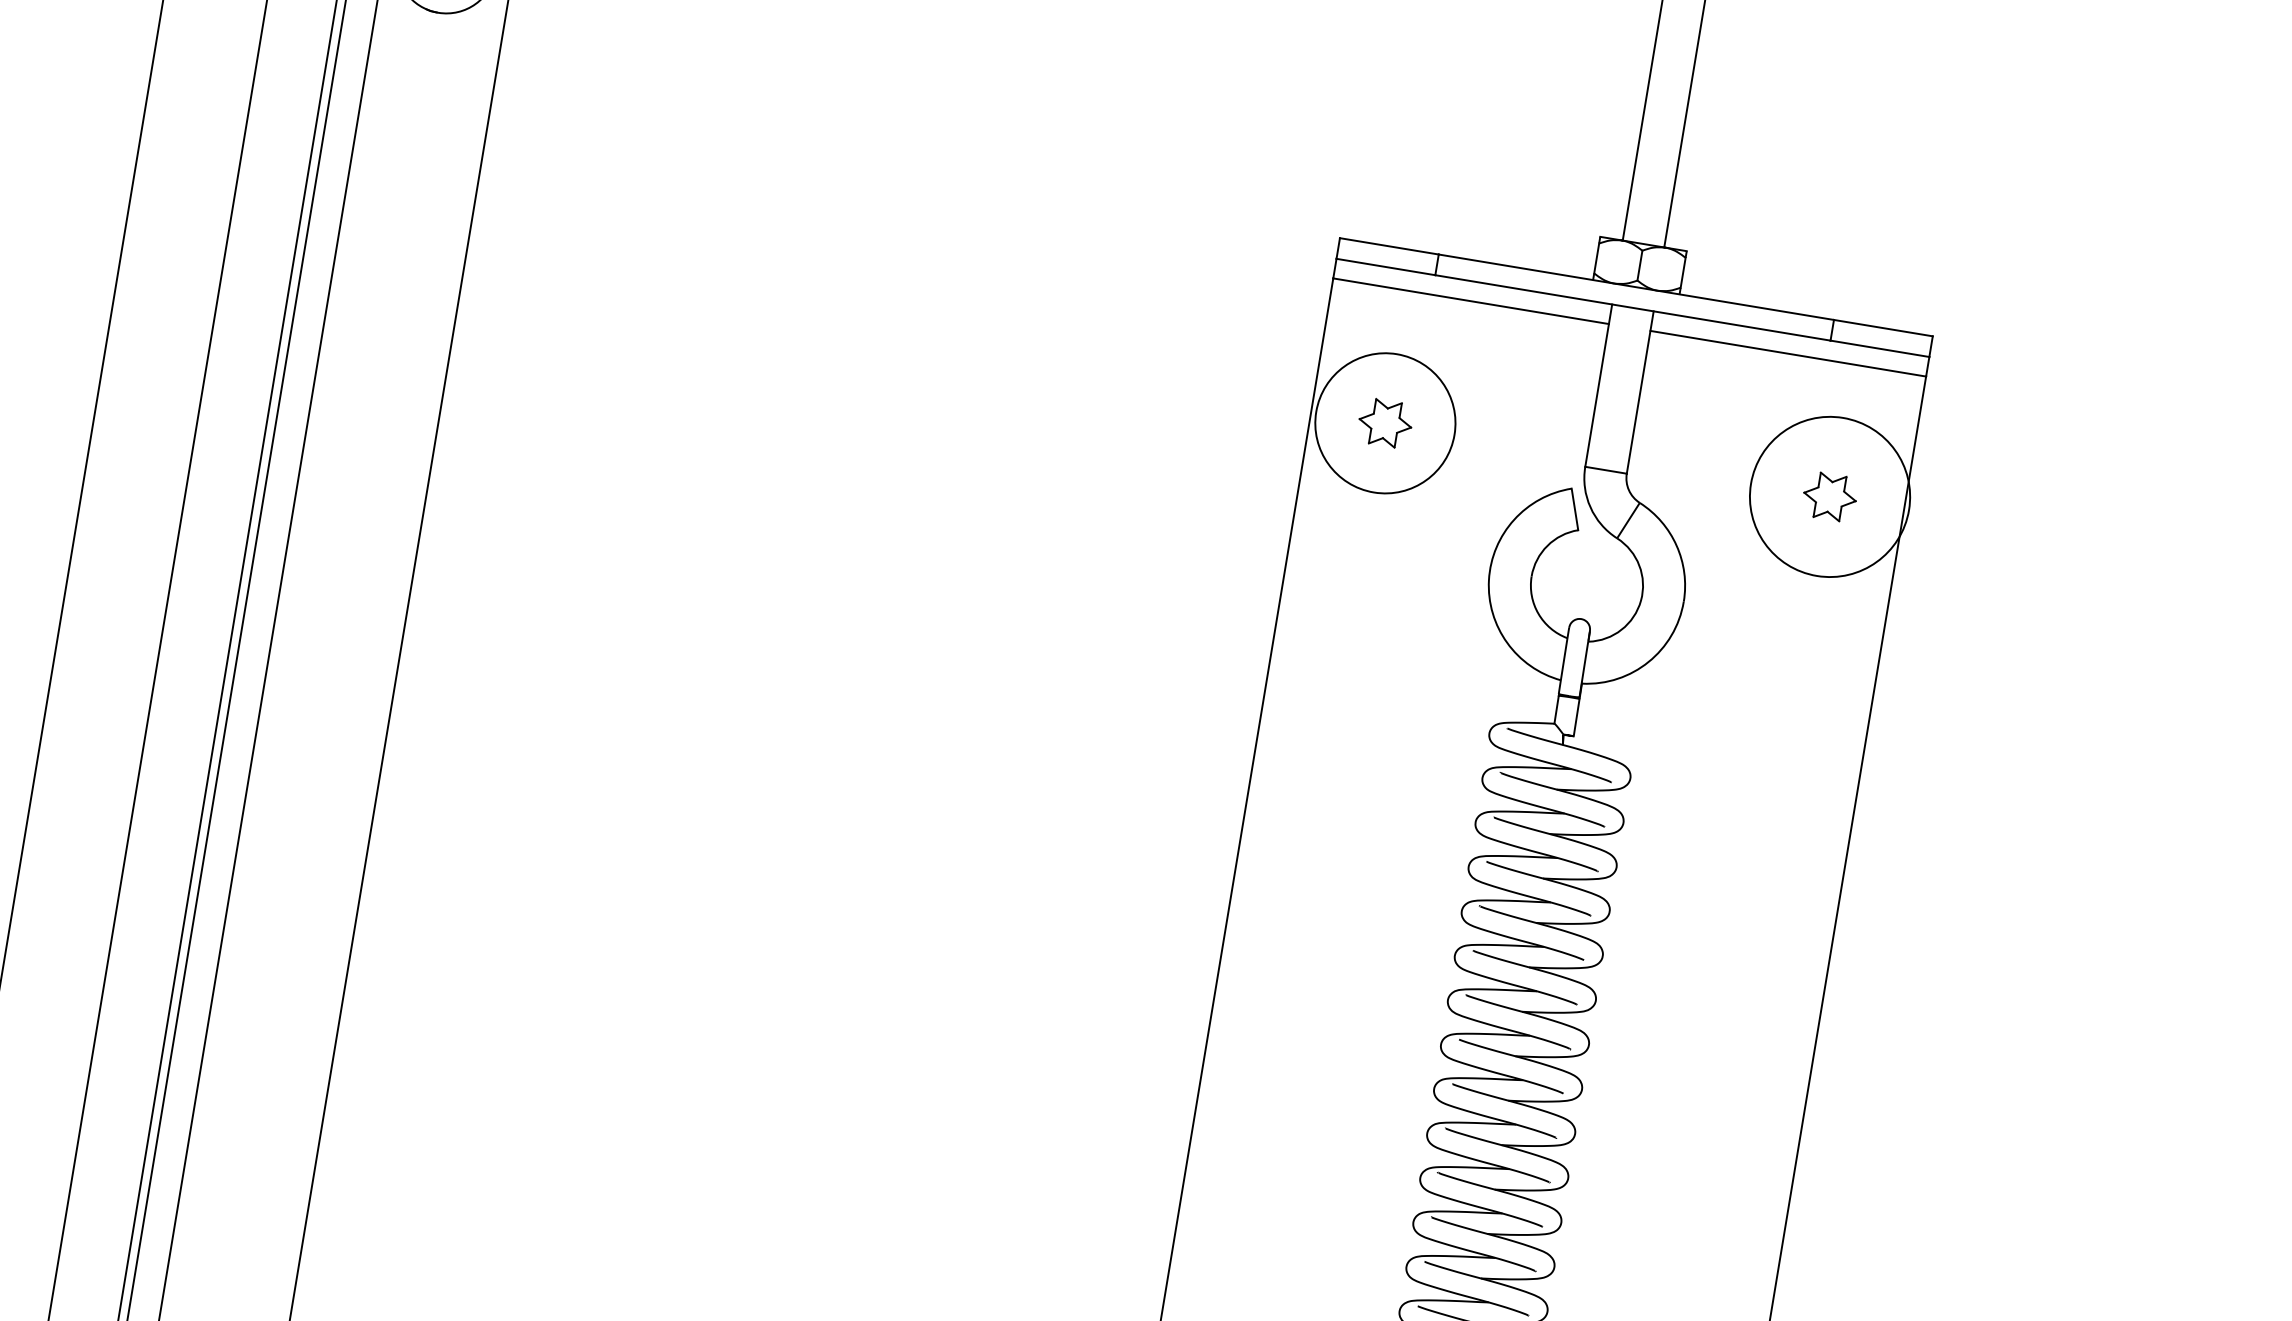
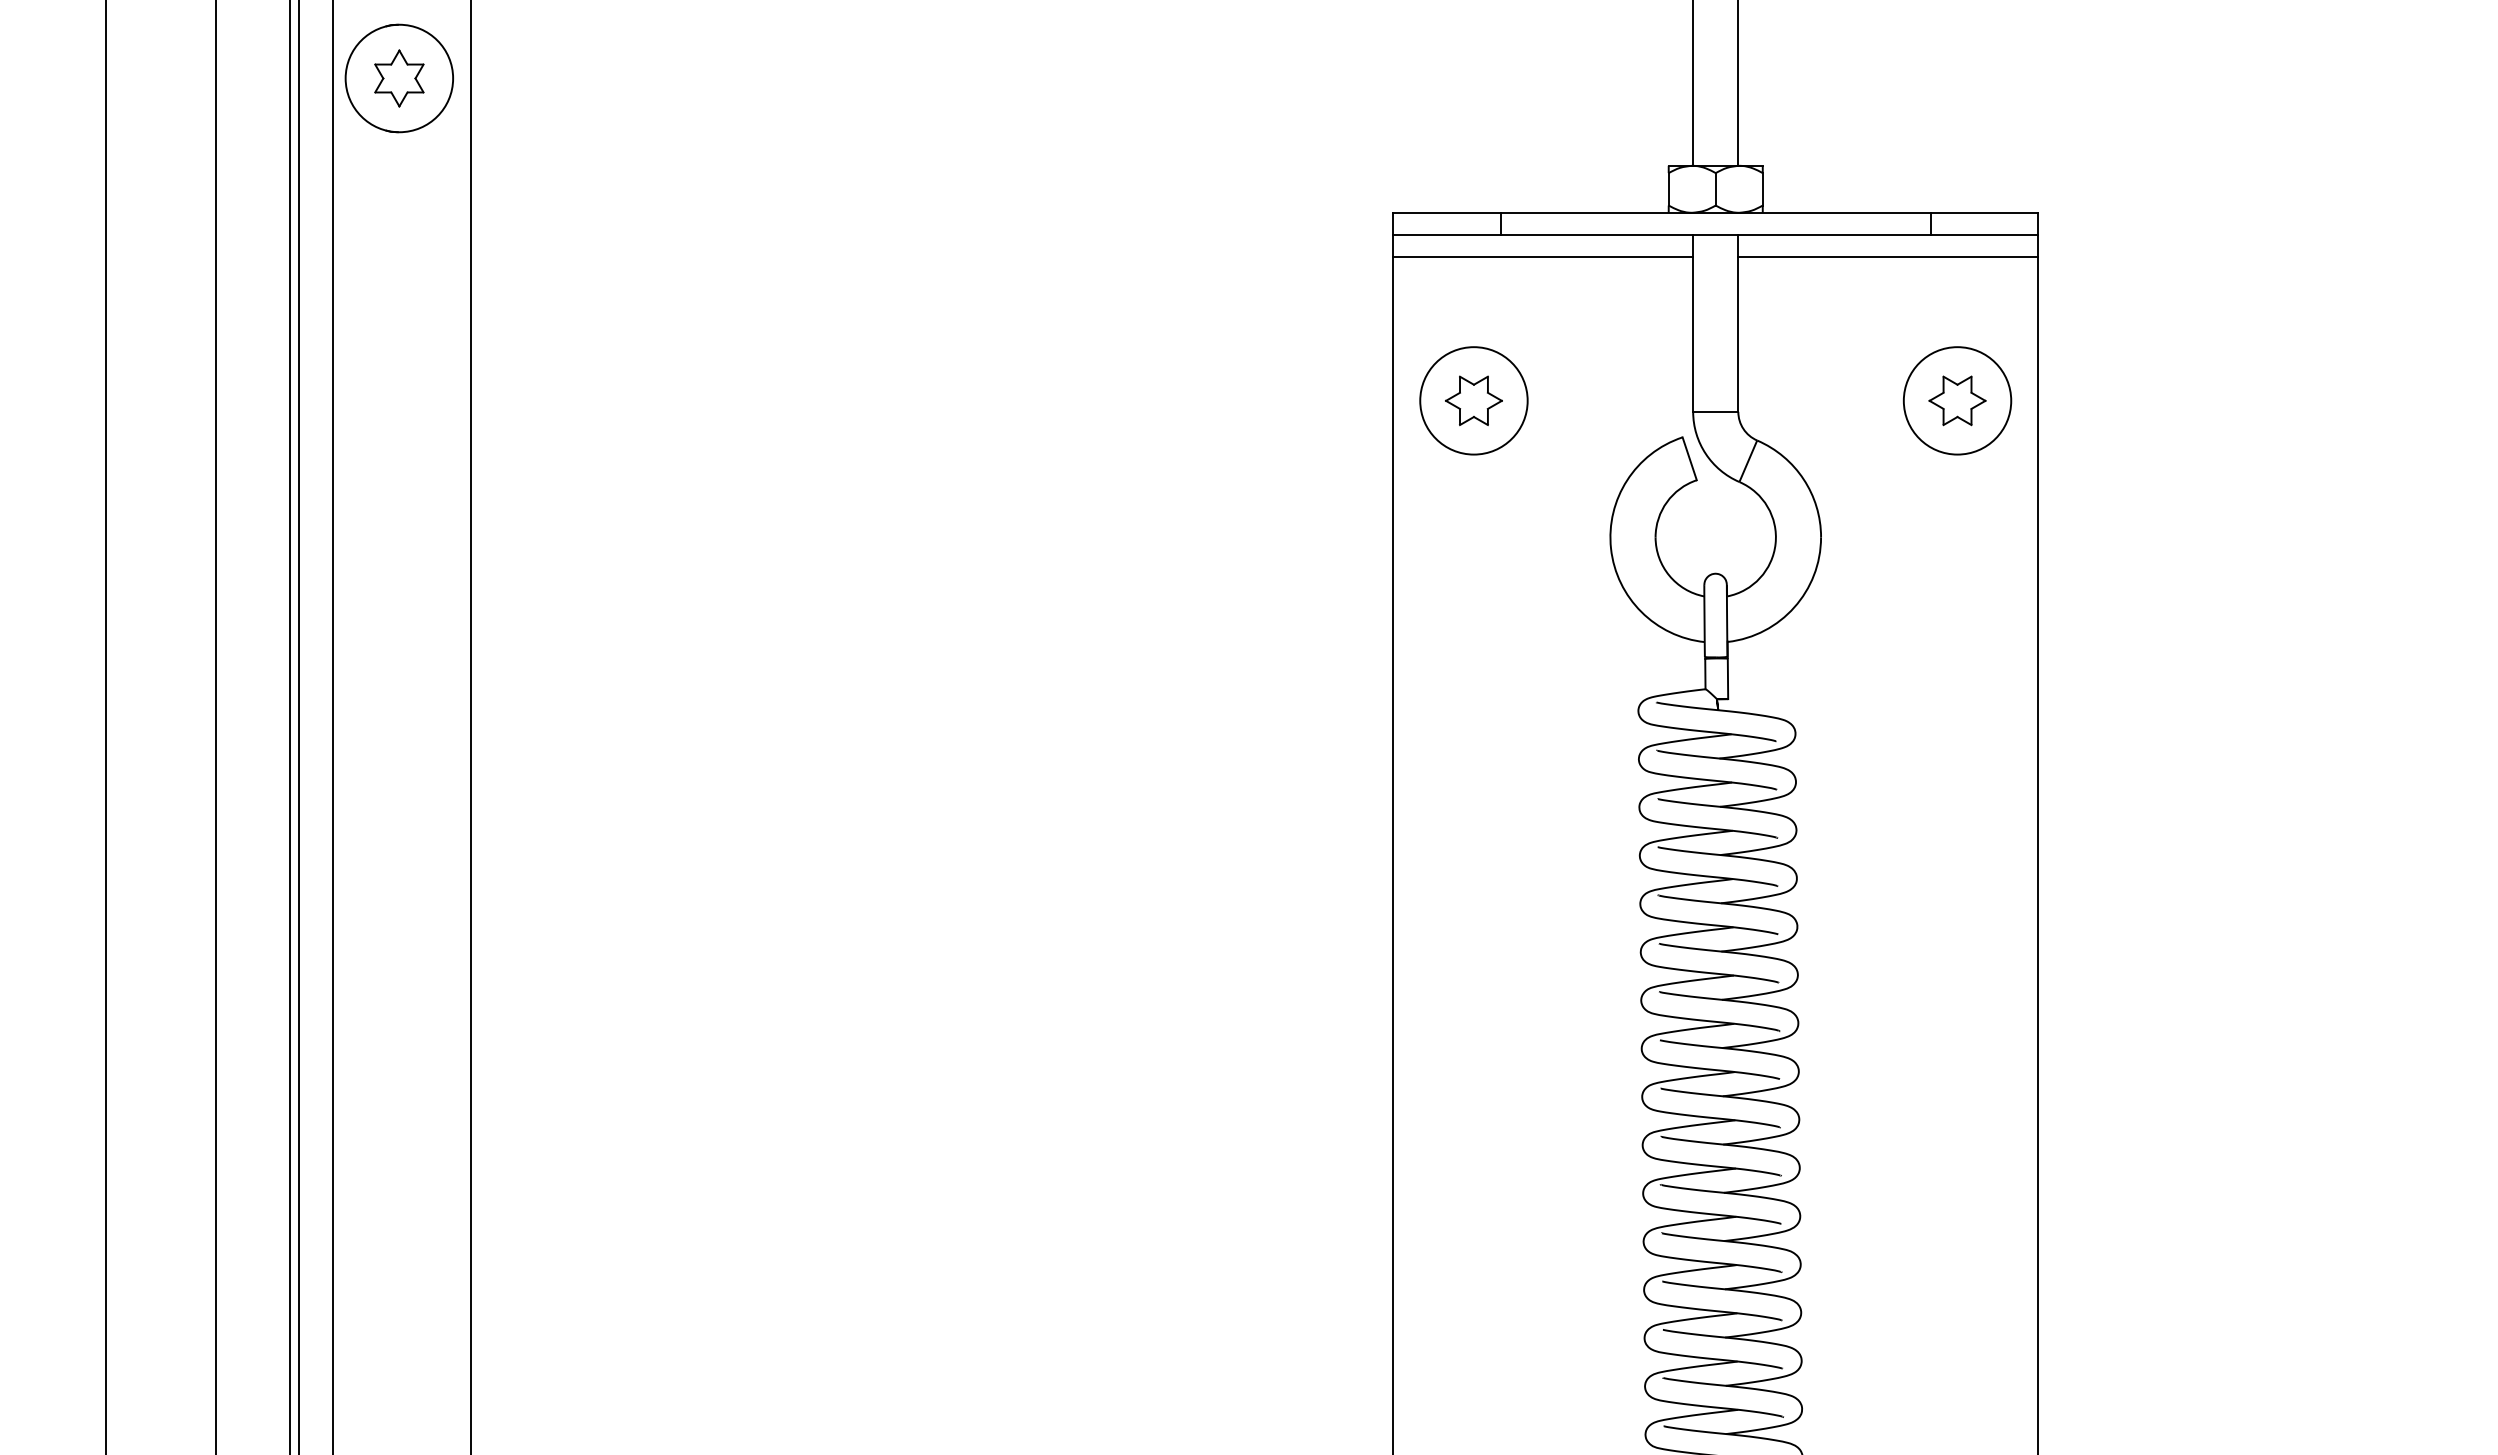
circle: (1385, 422) -> (1473, 400), size x0.71
circle: (1830, 496) -> (1957, 400), size x0.62

